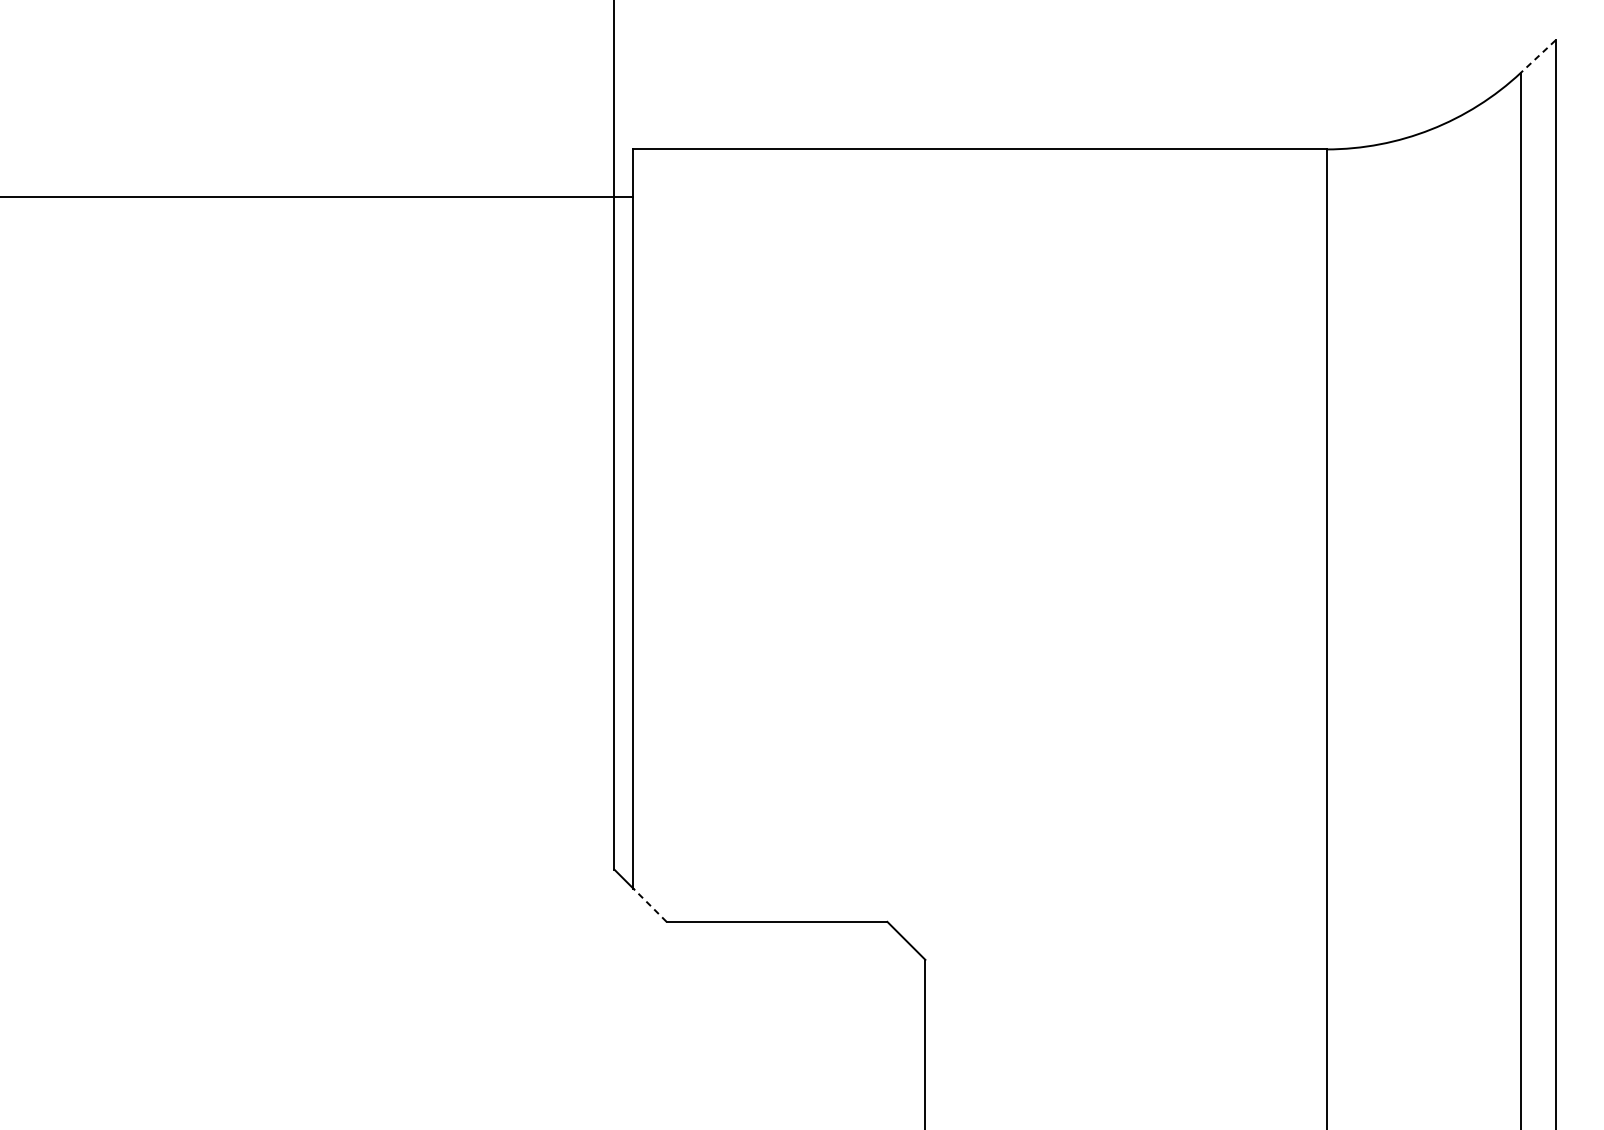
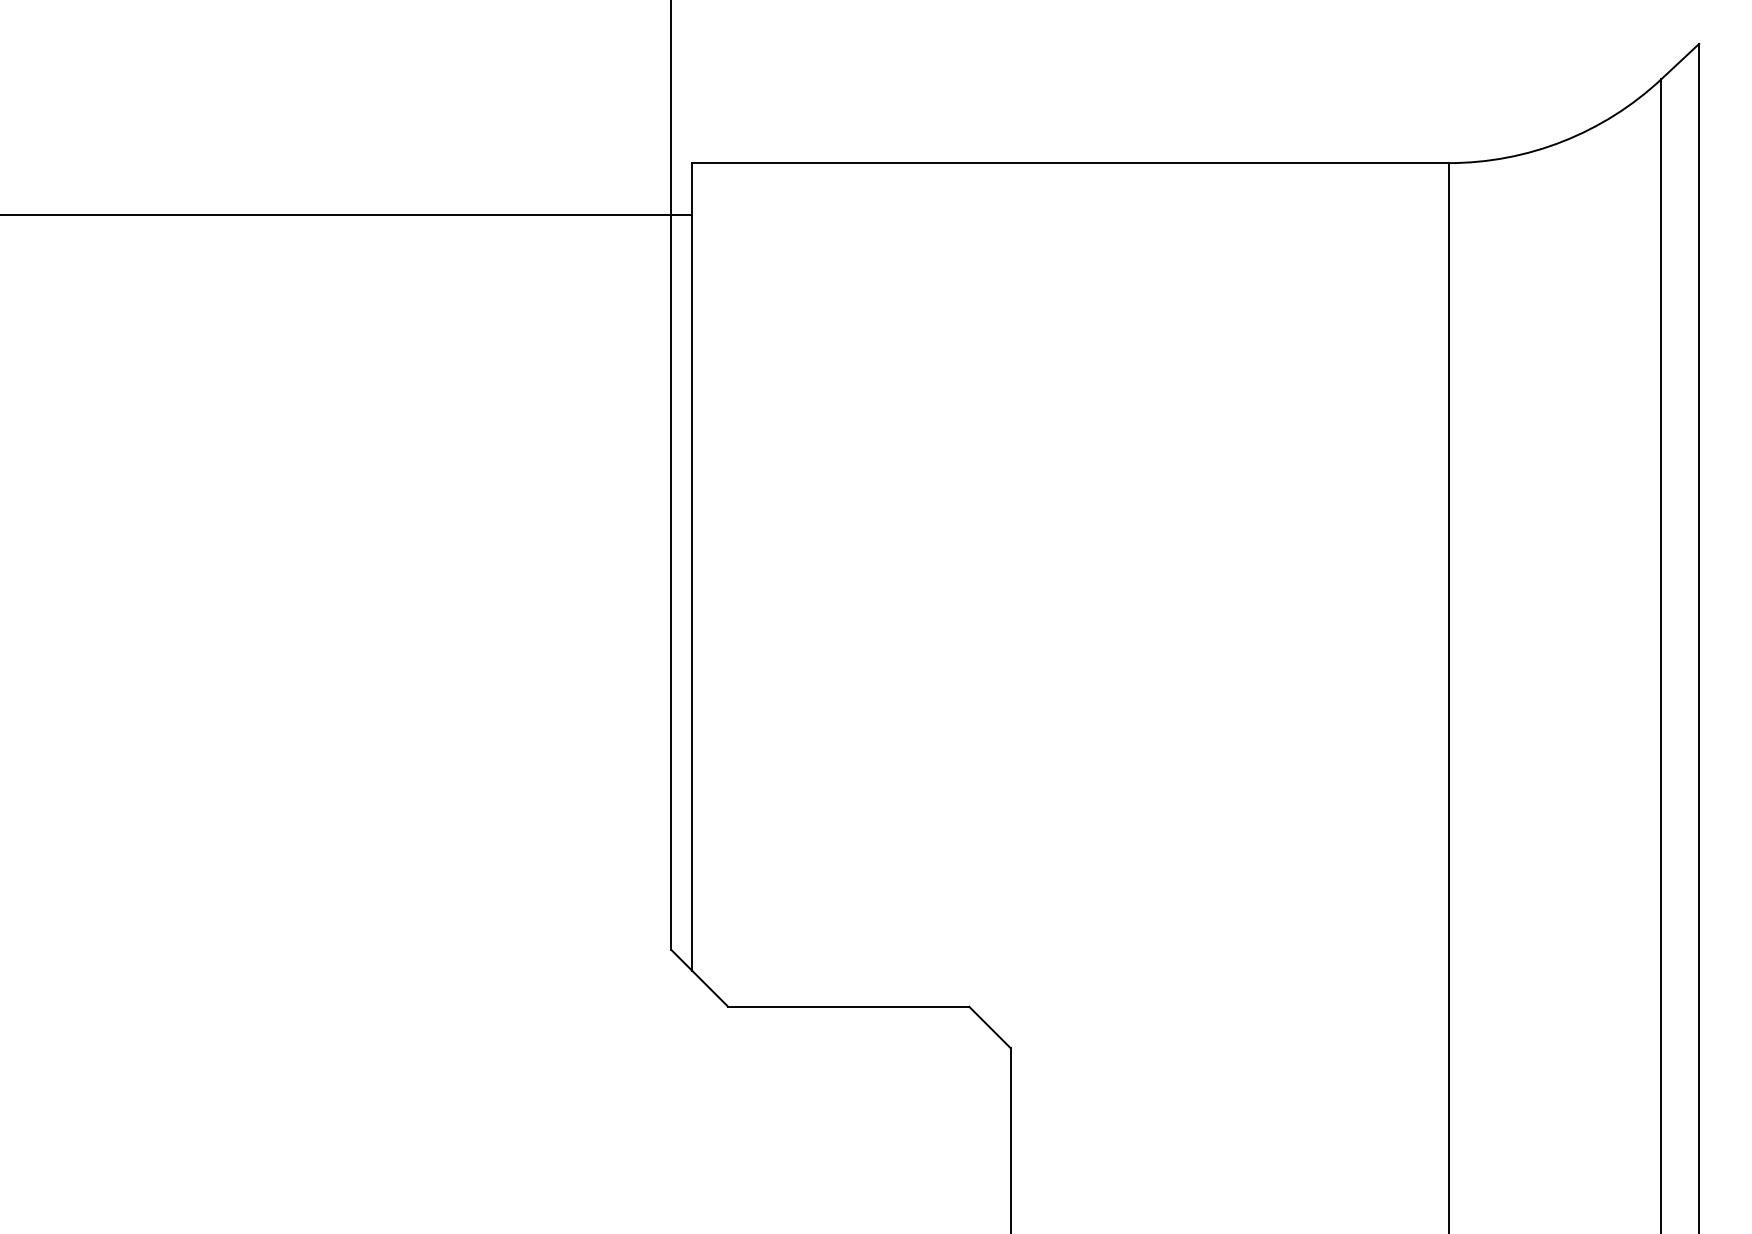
line: (1538, 56) -> (1680, 61), dashed -> solid
line: (650, 905) -> (710, 988), dashed -> solid

